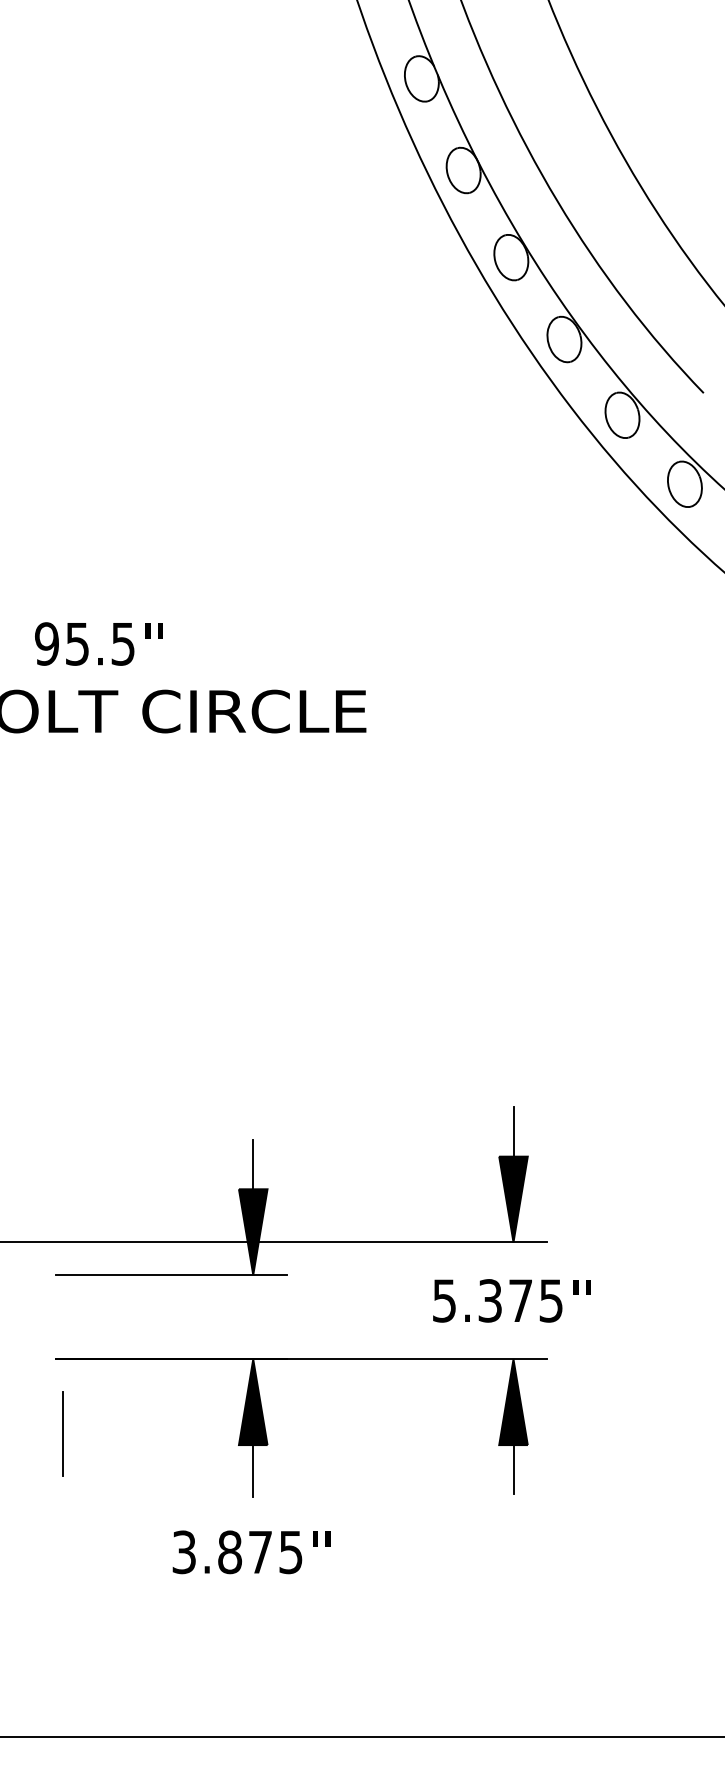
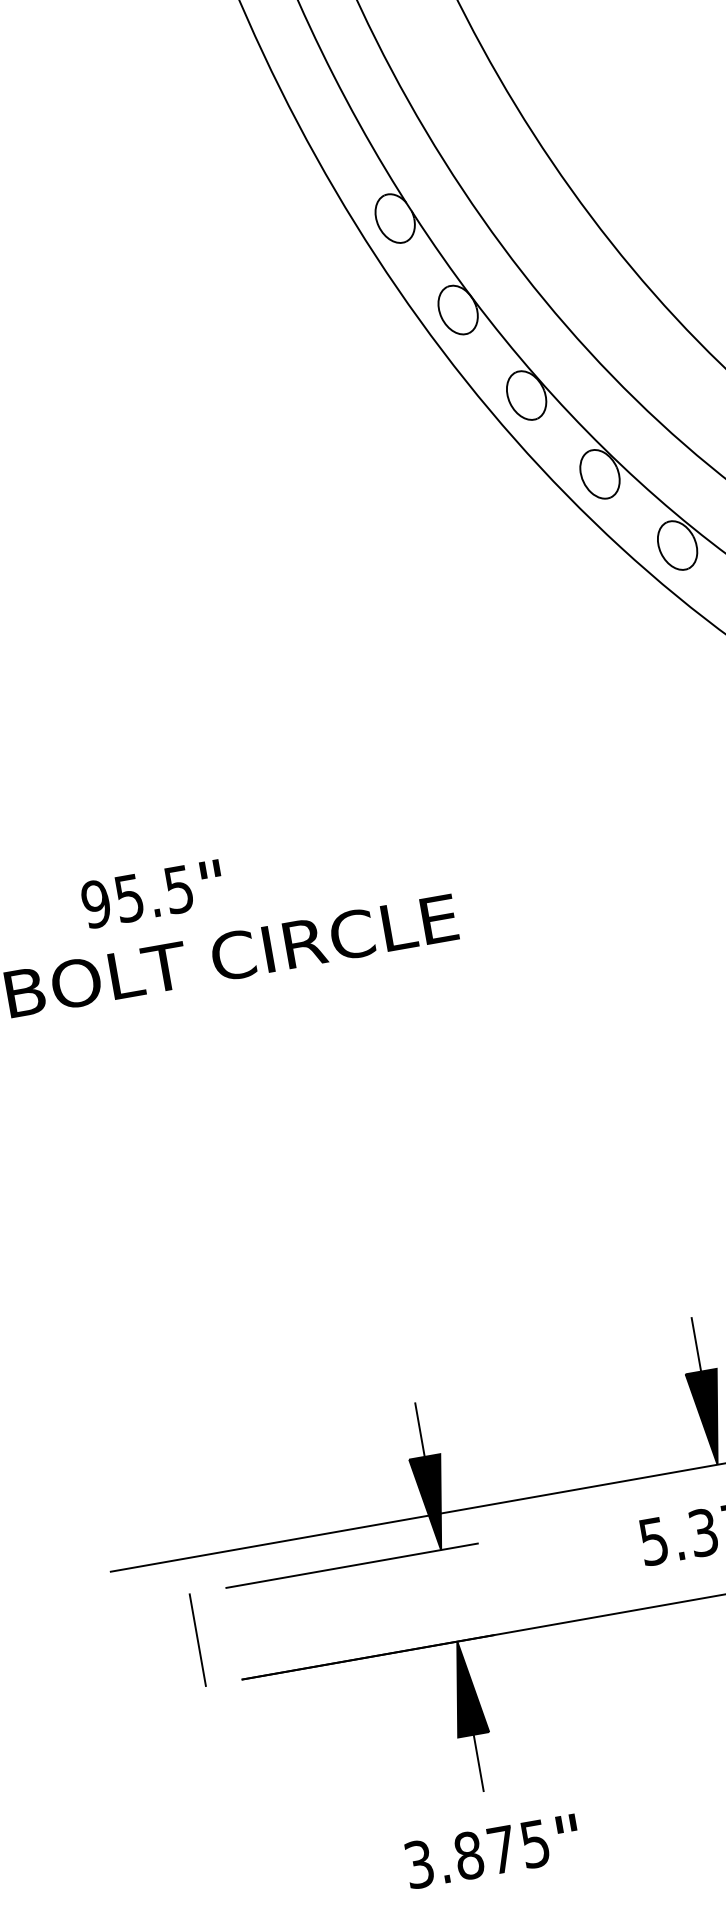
line: (62, 1433) -> (197, 1639), moved

